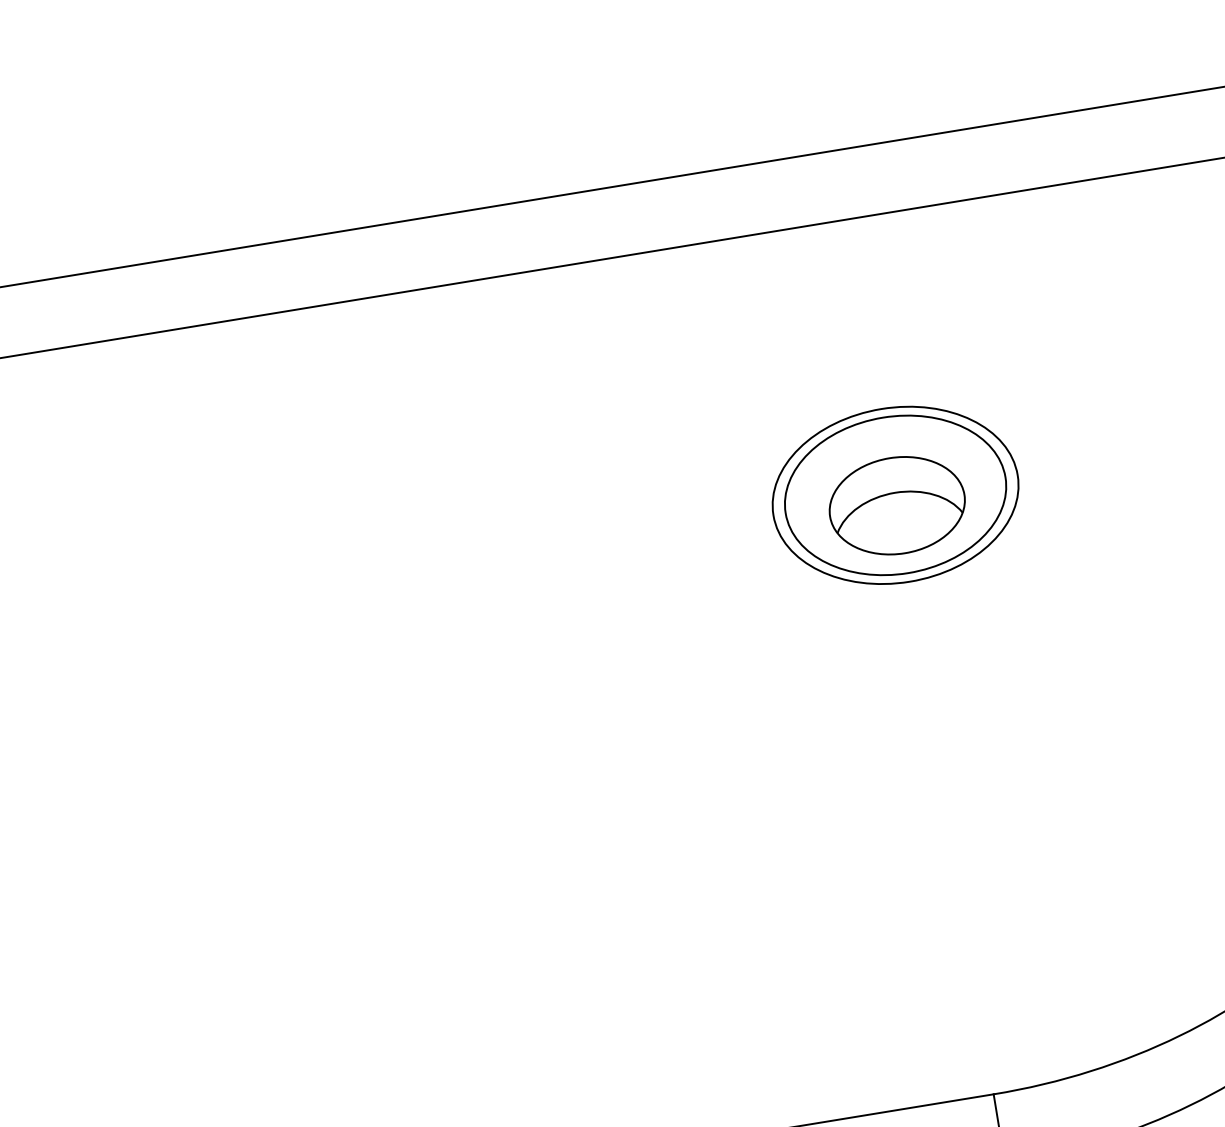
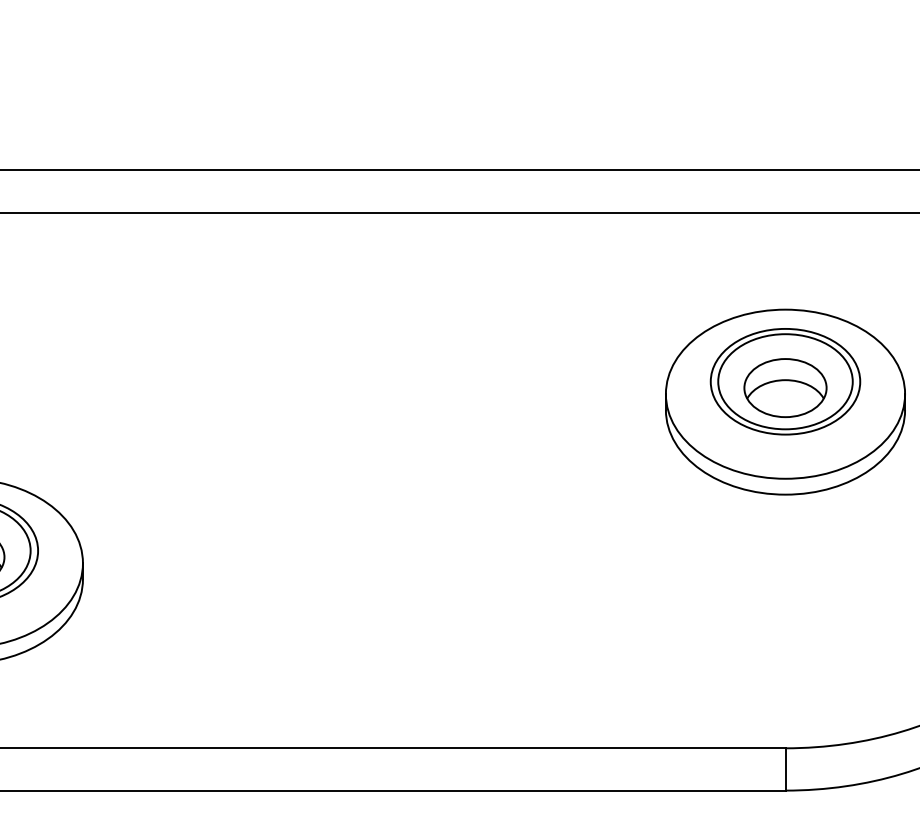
part: (900, 527) -> (785, 401), added

